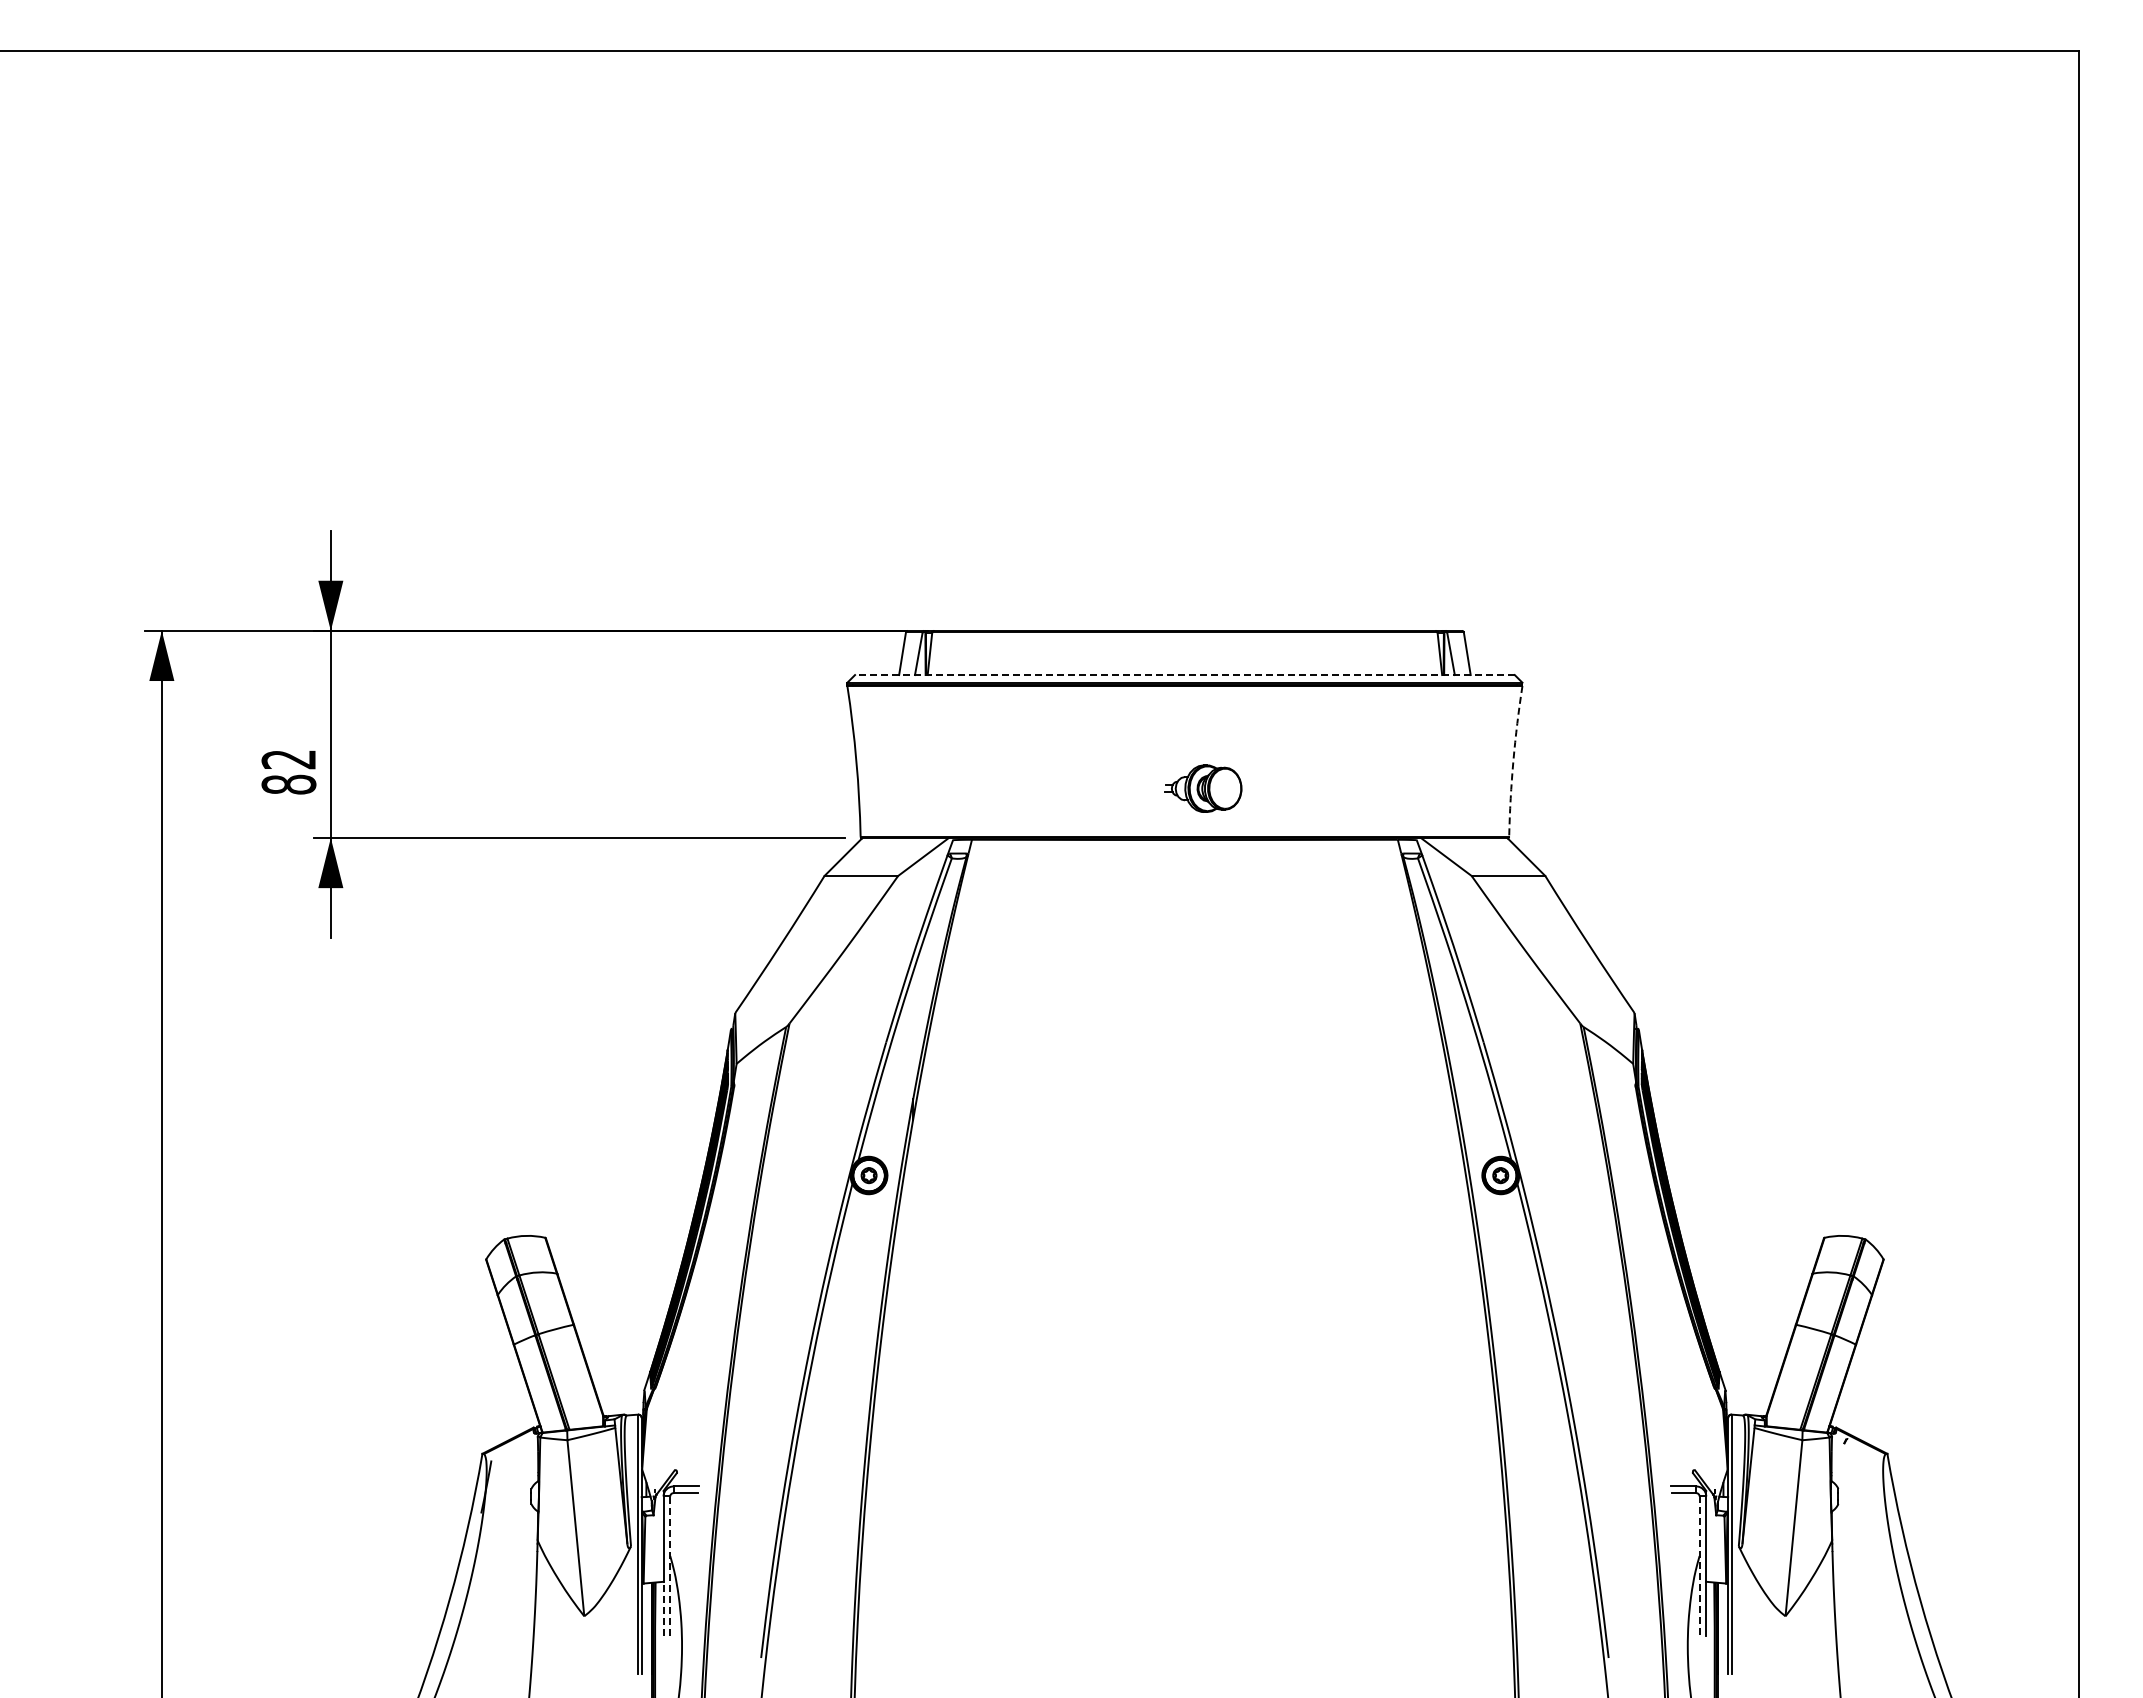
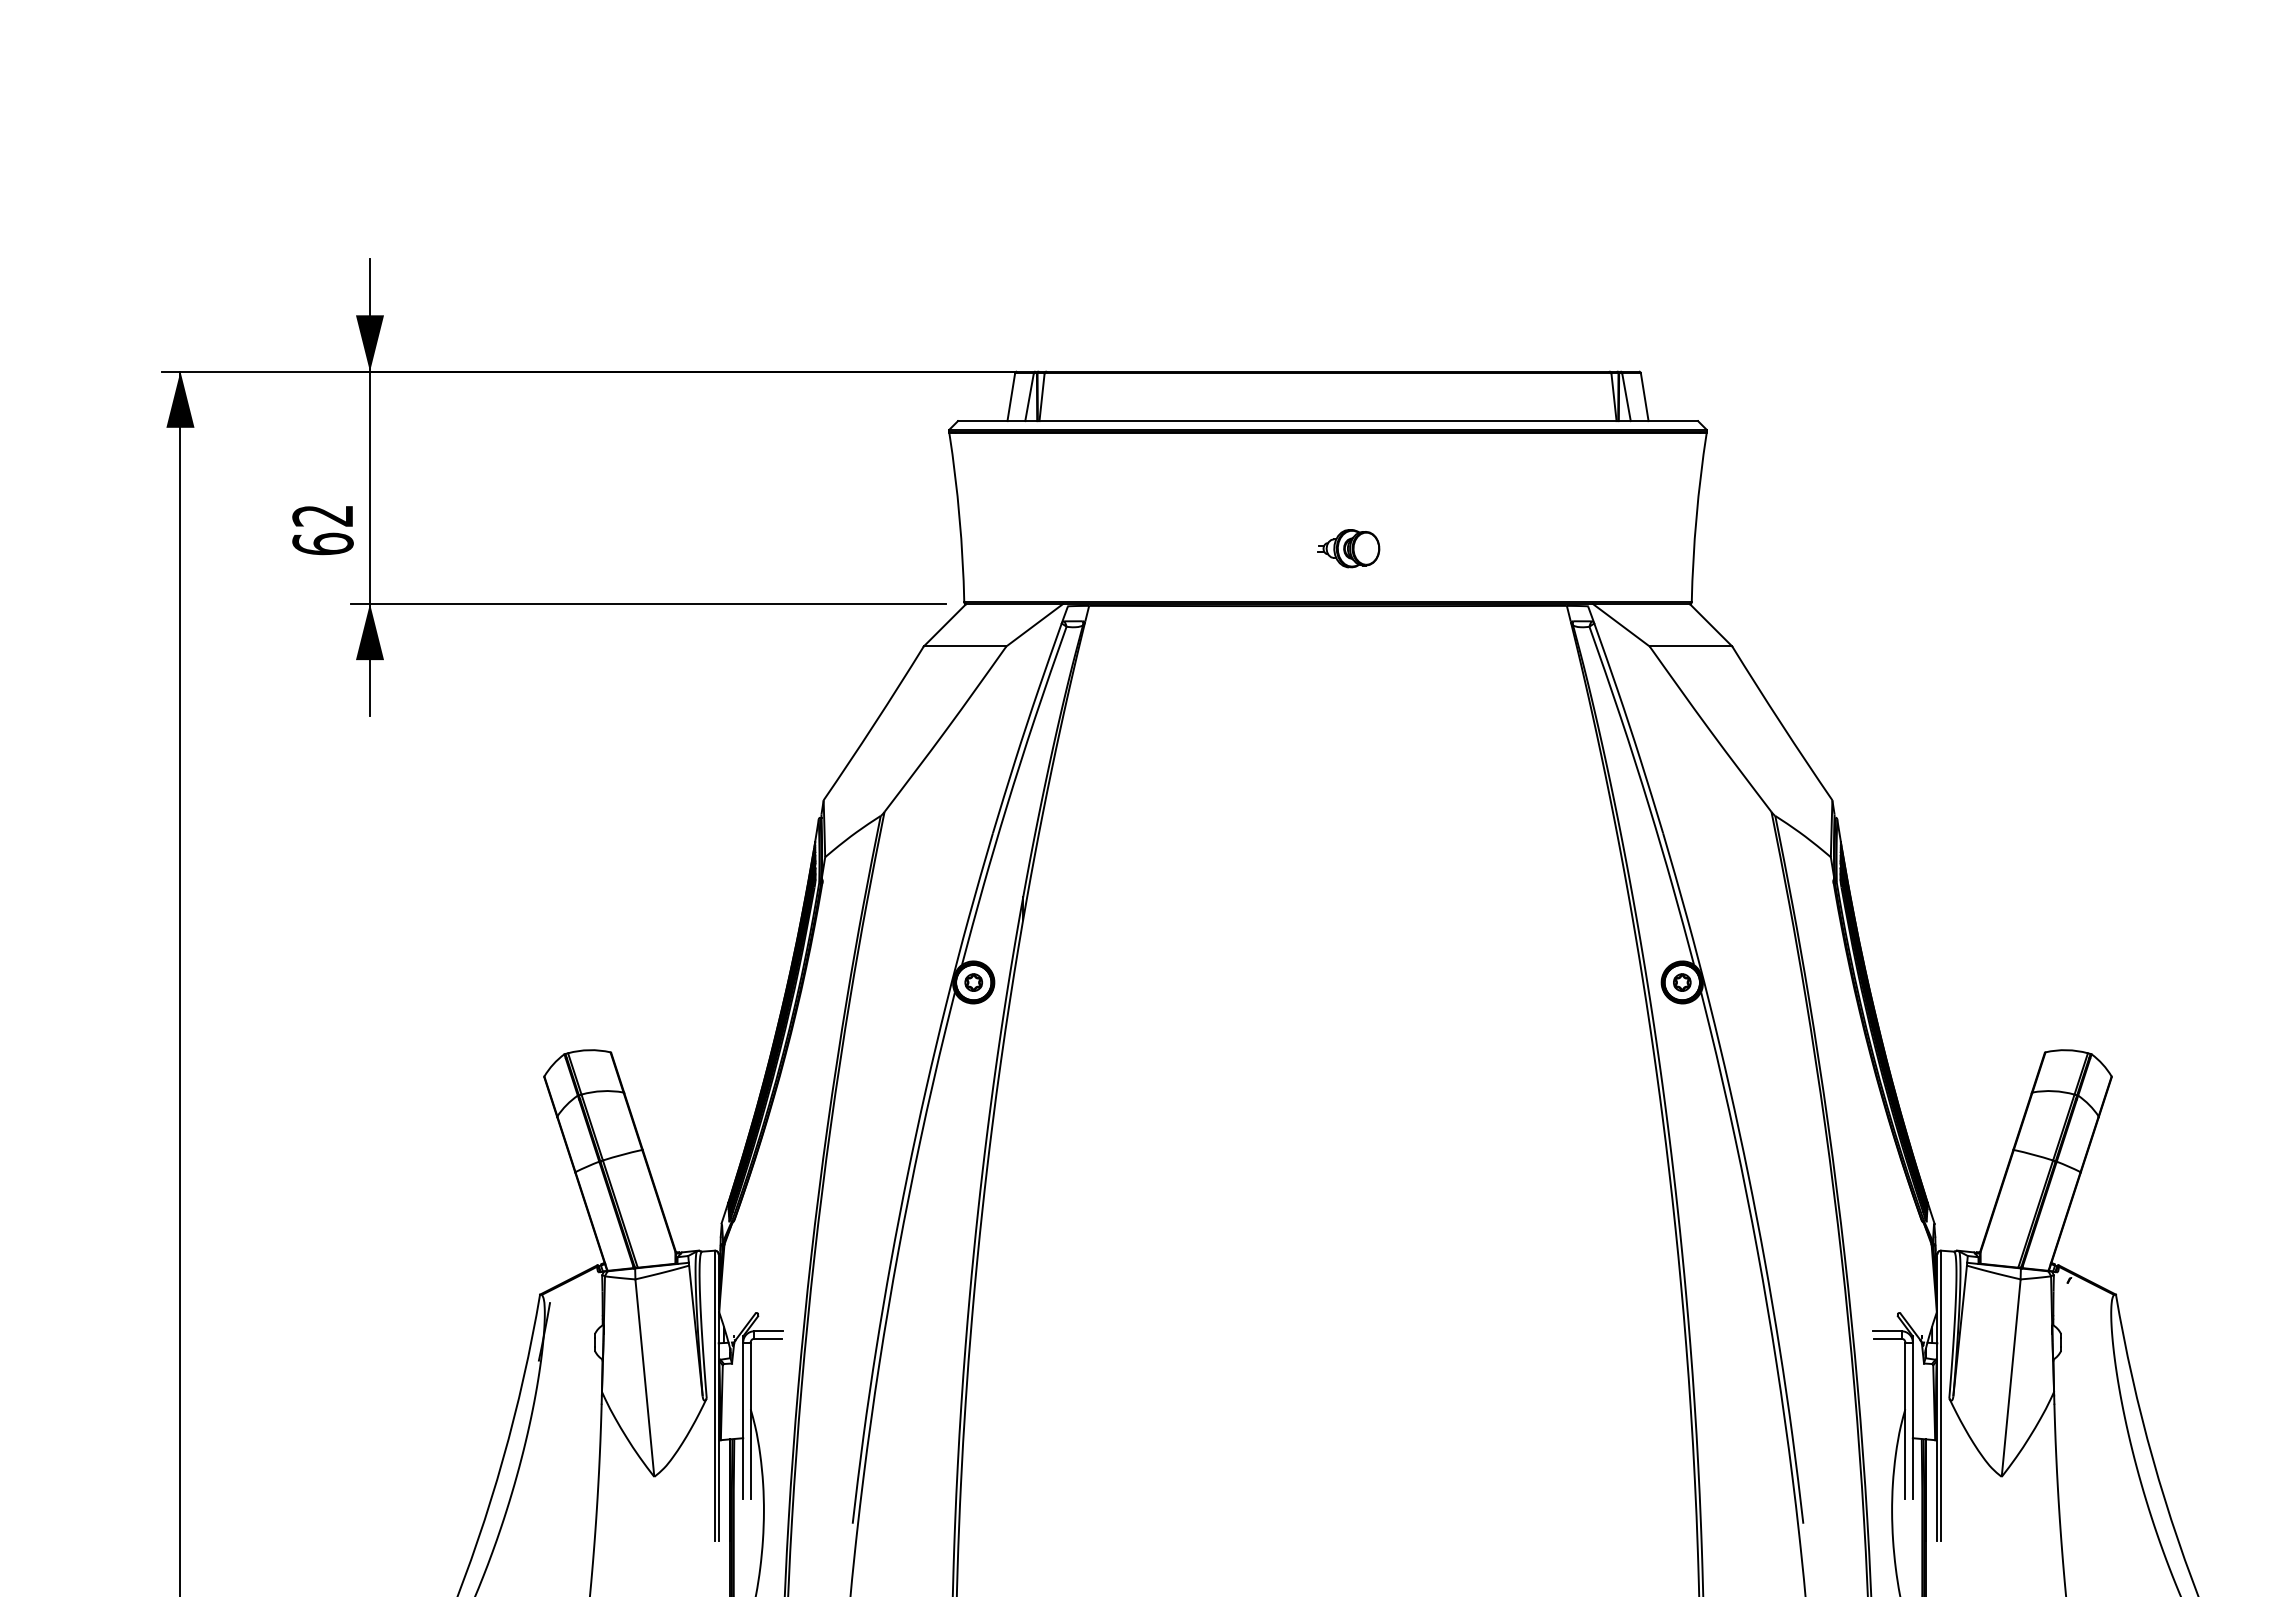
line: (1184, 675) -> (1327, 421), dashed -> solid
arc: (1513, 761) -> (1696, 518), dashed -> solid
text: (288, 784) -> (322, 543), 82 -> 62
part: (1203, 788) -> (1348, 548), size x0.71
line: (670, 1566) -> (751, 1421), dashed -> solid
line: (1699, 1566) -> (1905, 1421), dashed -> solid
line: (663, 1608) -> (743, 1468), dashed -> solid

